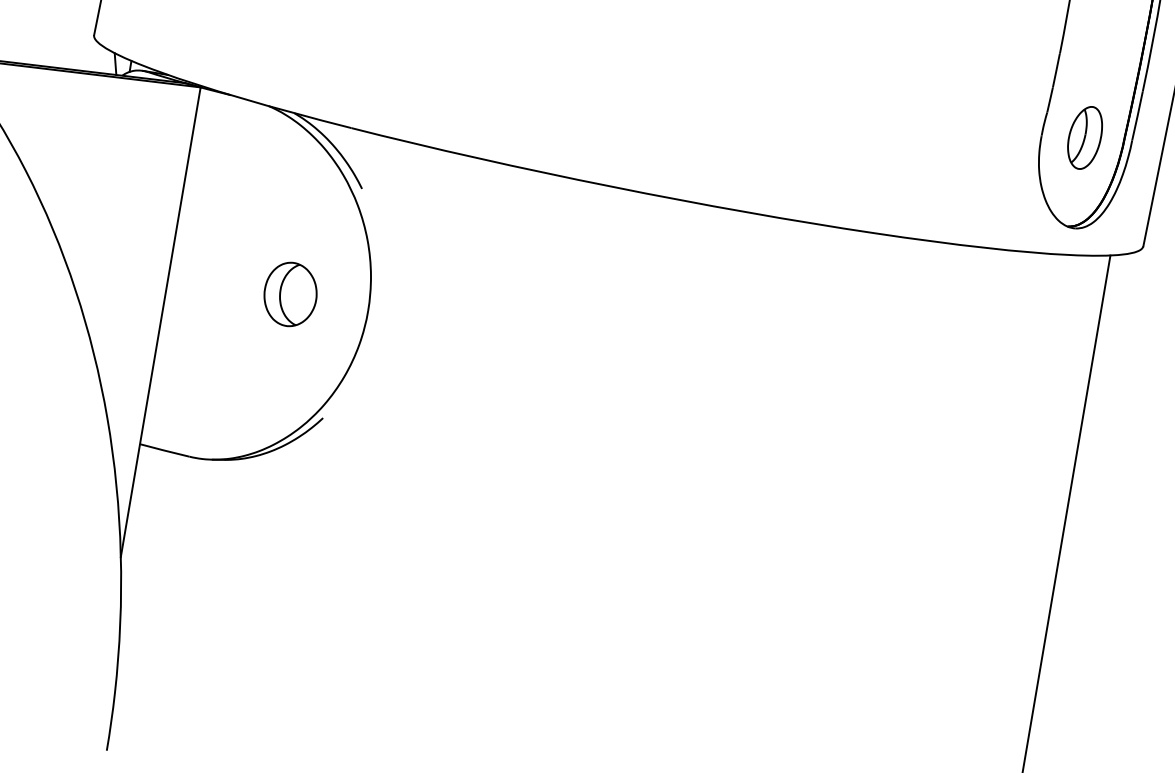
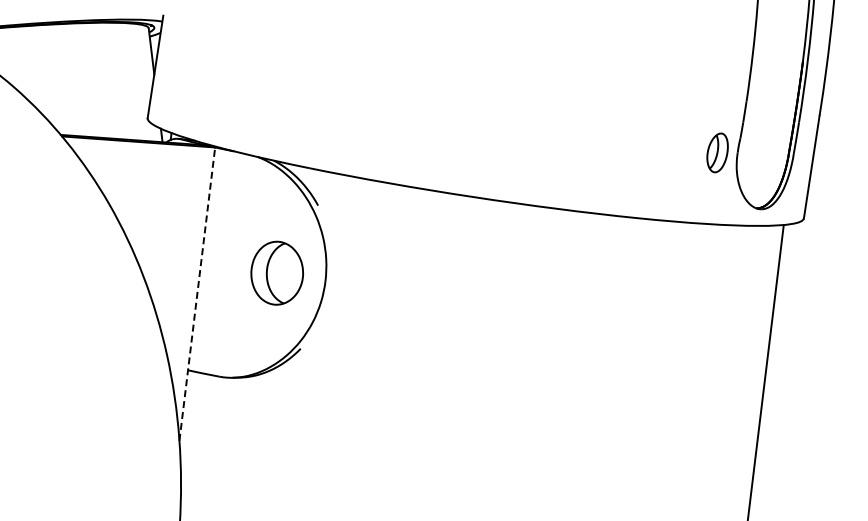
part: (1084, 137) -> (717, 152), moved
part: (289, 293) -> (276, 272), size x1.6
line: (161, 322) -> (197, 294), solid -> dashed

